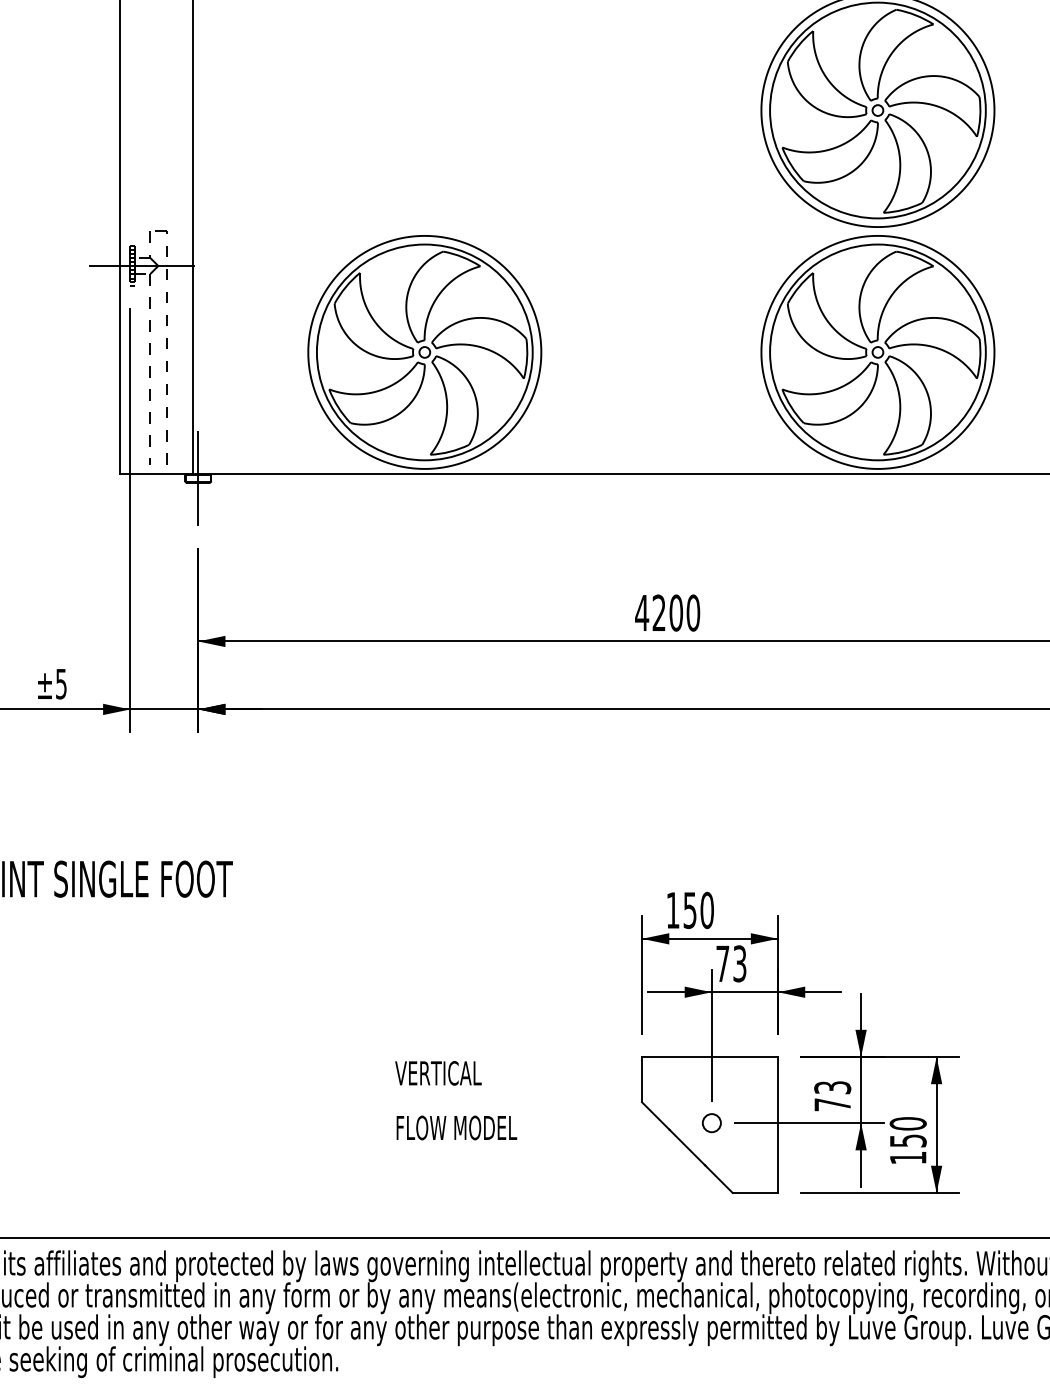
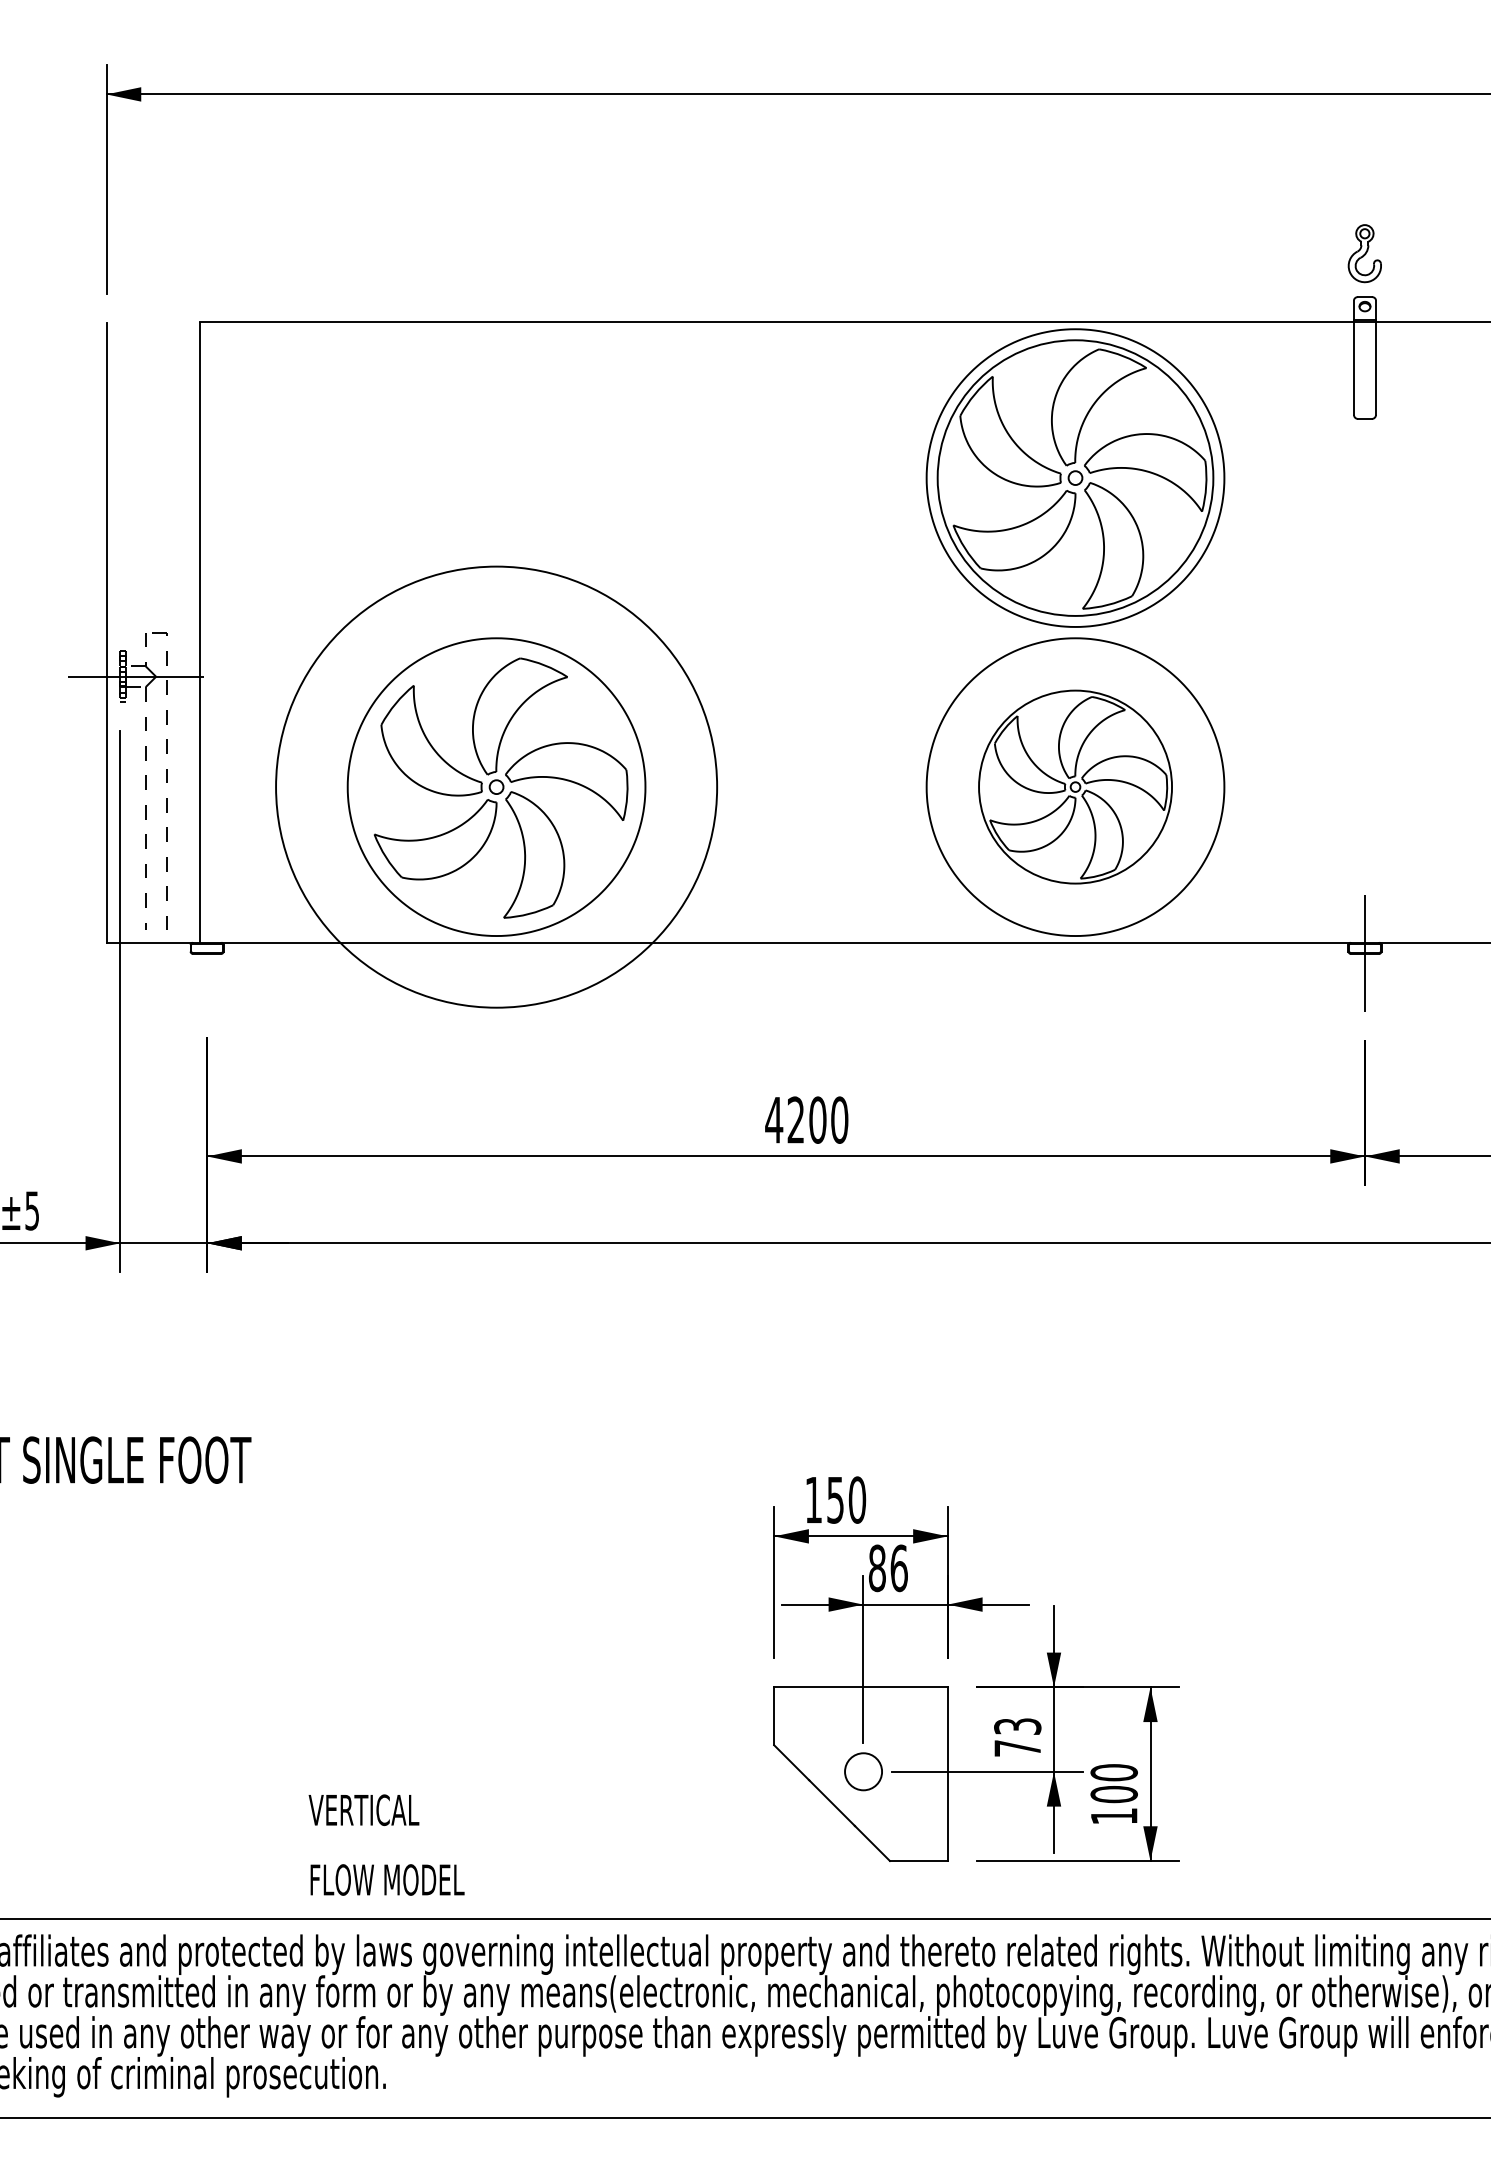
part: (877, 351) -> (1075, 786), size x0.7
circle: (424, 352) -> (496, 787), size x1.6
line: (198, 478) -> (207, 948), removed
text: (730, 963) -> (887, 1568), 73 -> 86
text: (456, 1100) -> (386, 1844), moved
circle: (711, 1122) -> (862, 1771), size x1.6
text: (907, 1140) -> (1113, 1794), 150 -> 100

